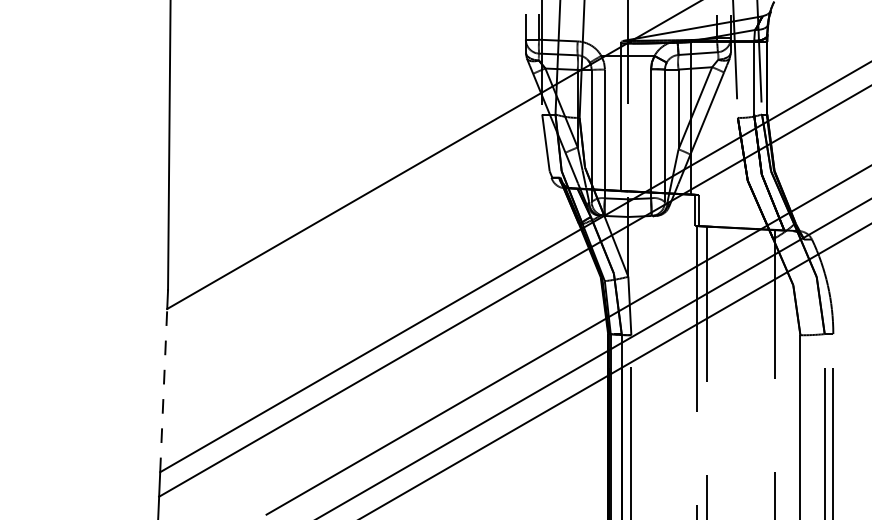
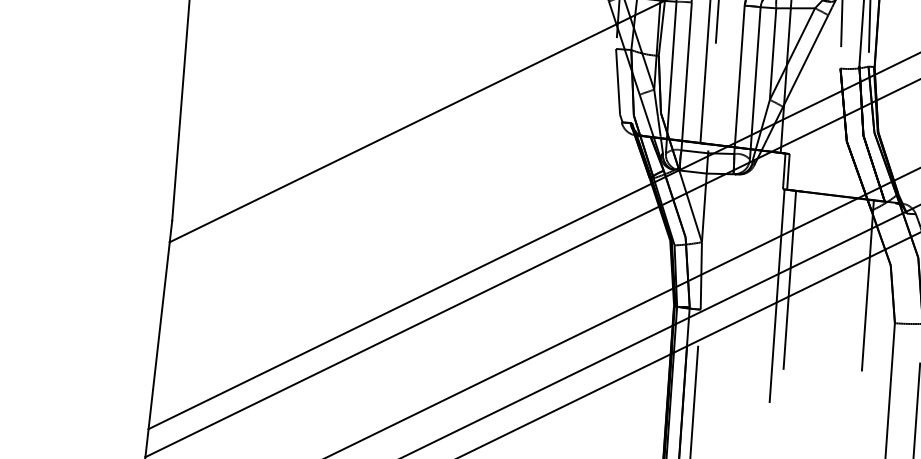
line: (163, 390) -> (158, 335), dashed -> solid

